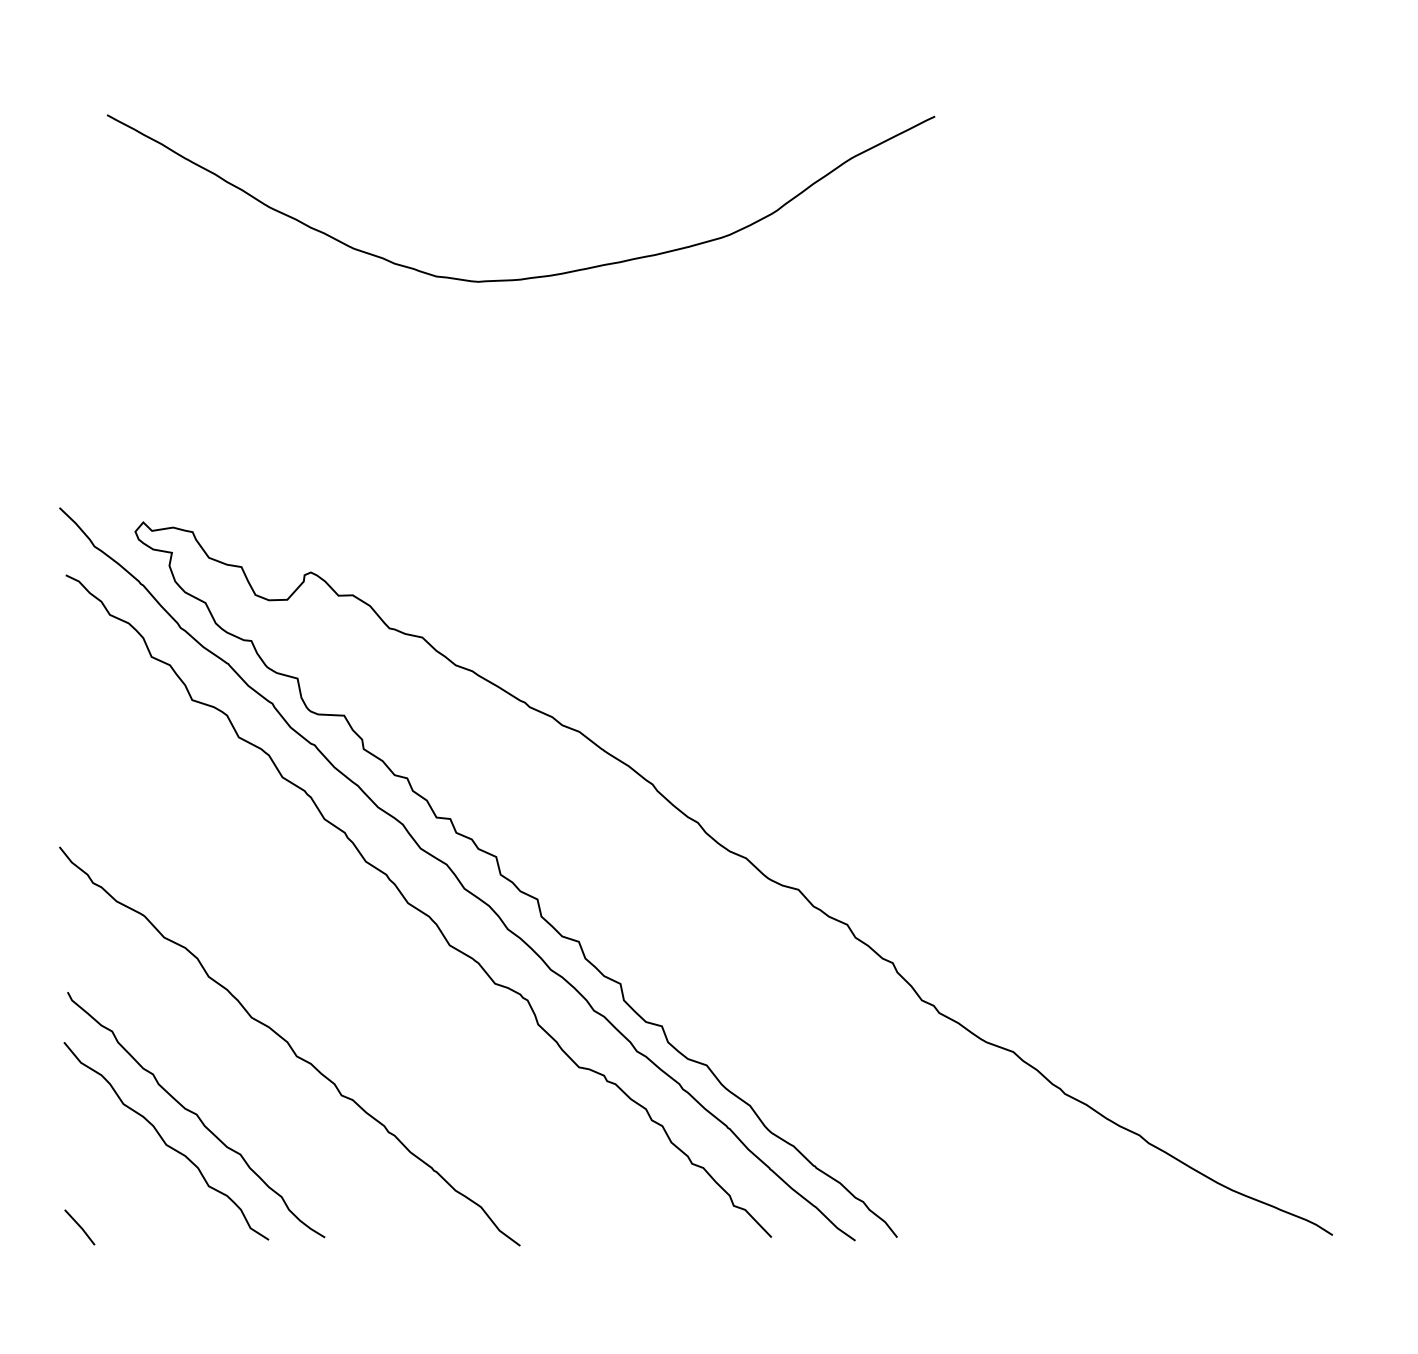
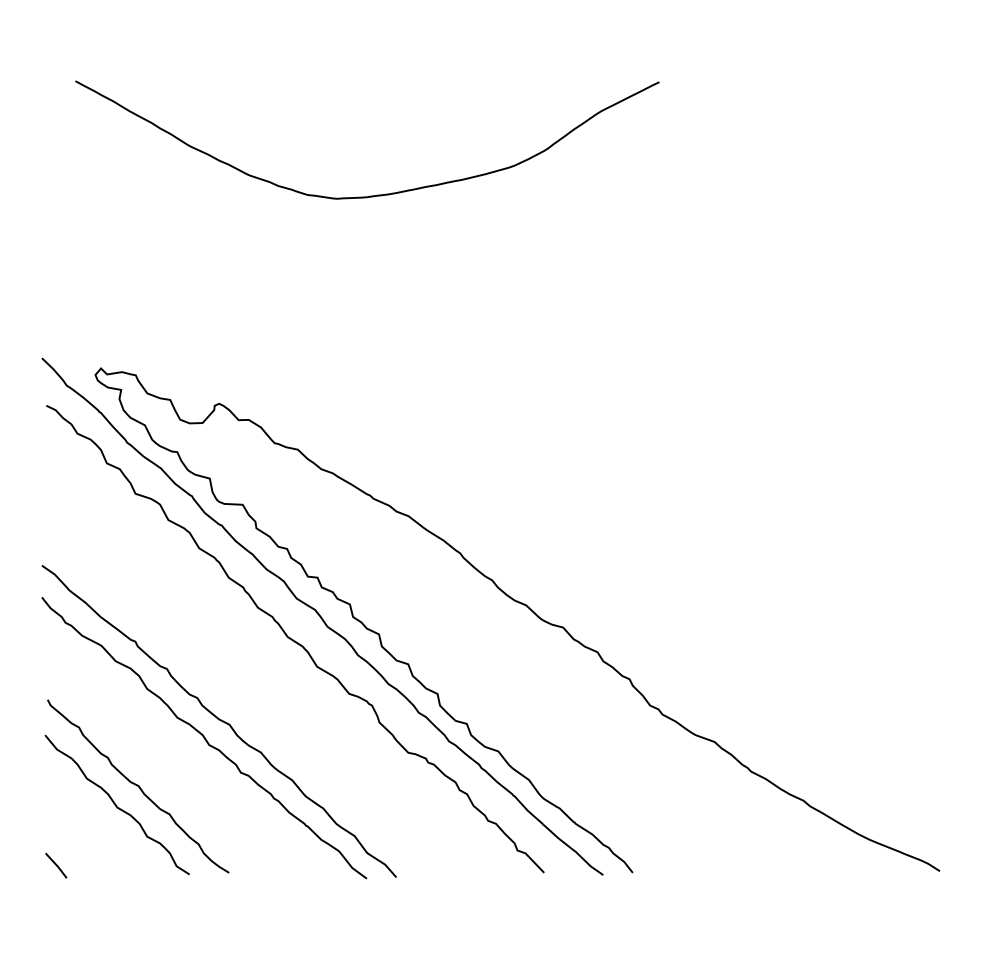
curve: (311, 1021) -> (219, 720), added

